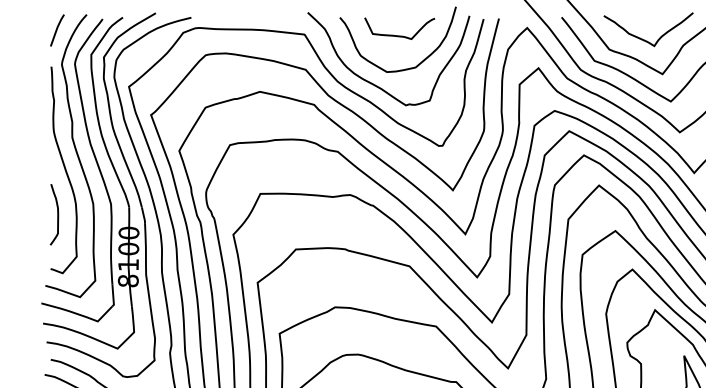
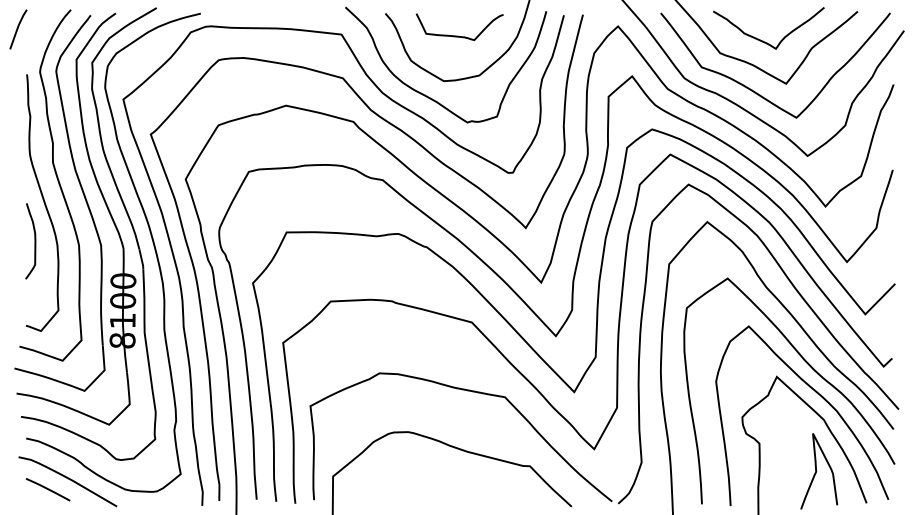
curve: (57, 30) -> (18, 29), moved
curve: (57, 214) -> (34, 241), moved

